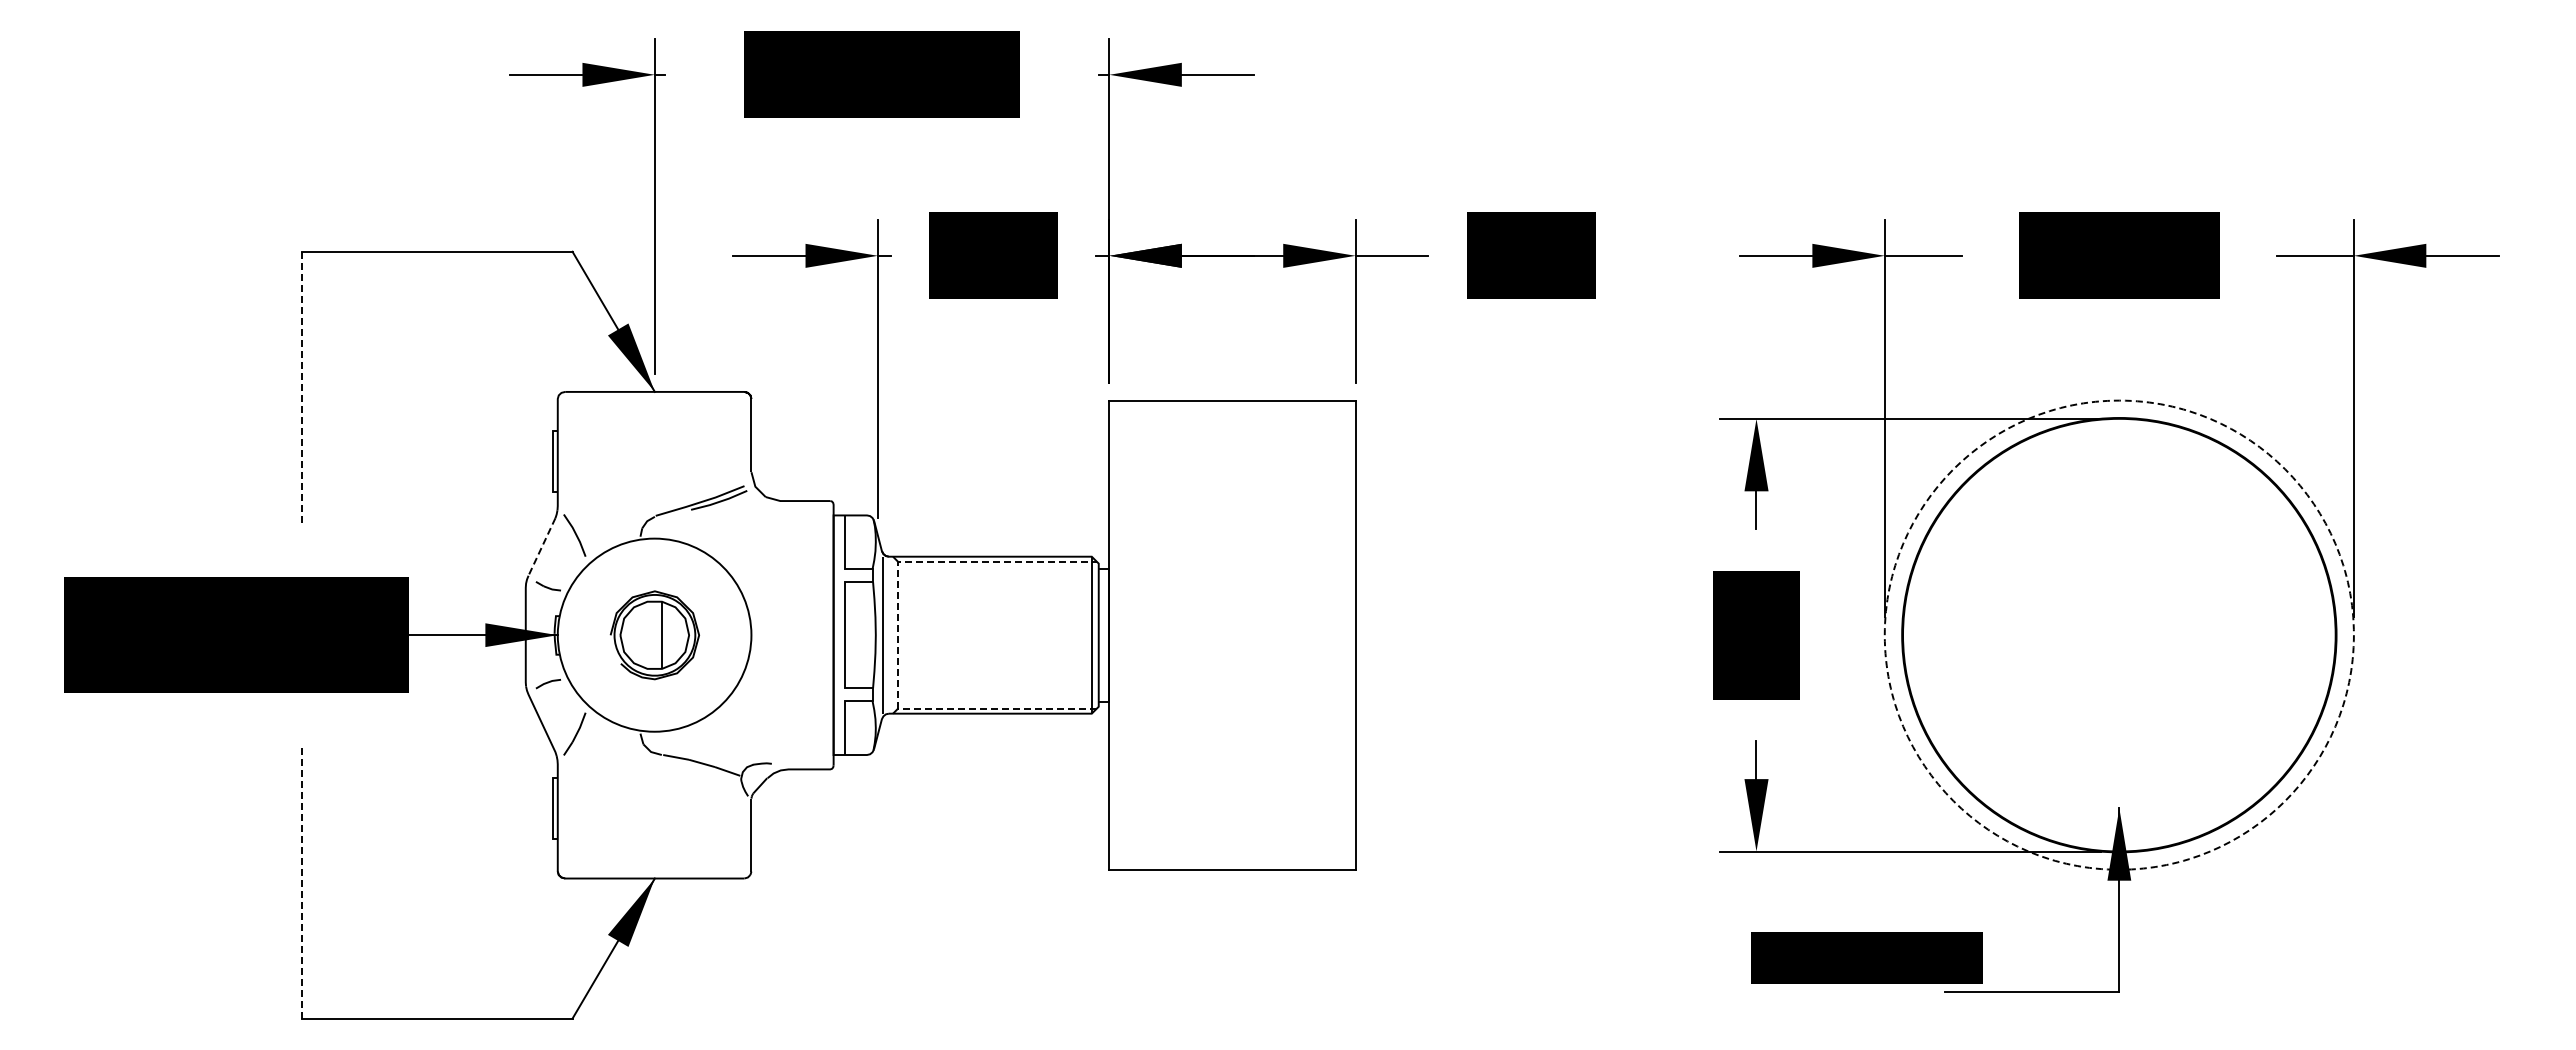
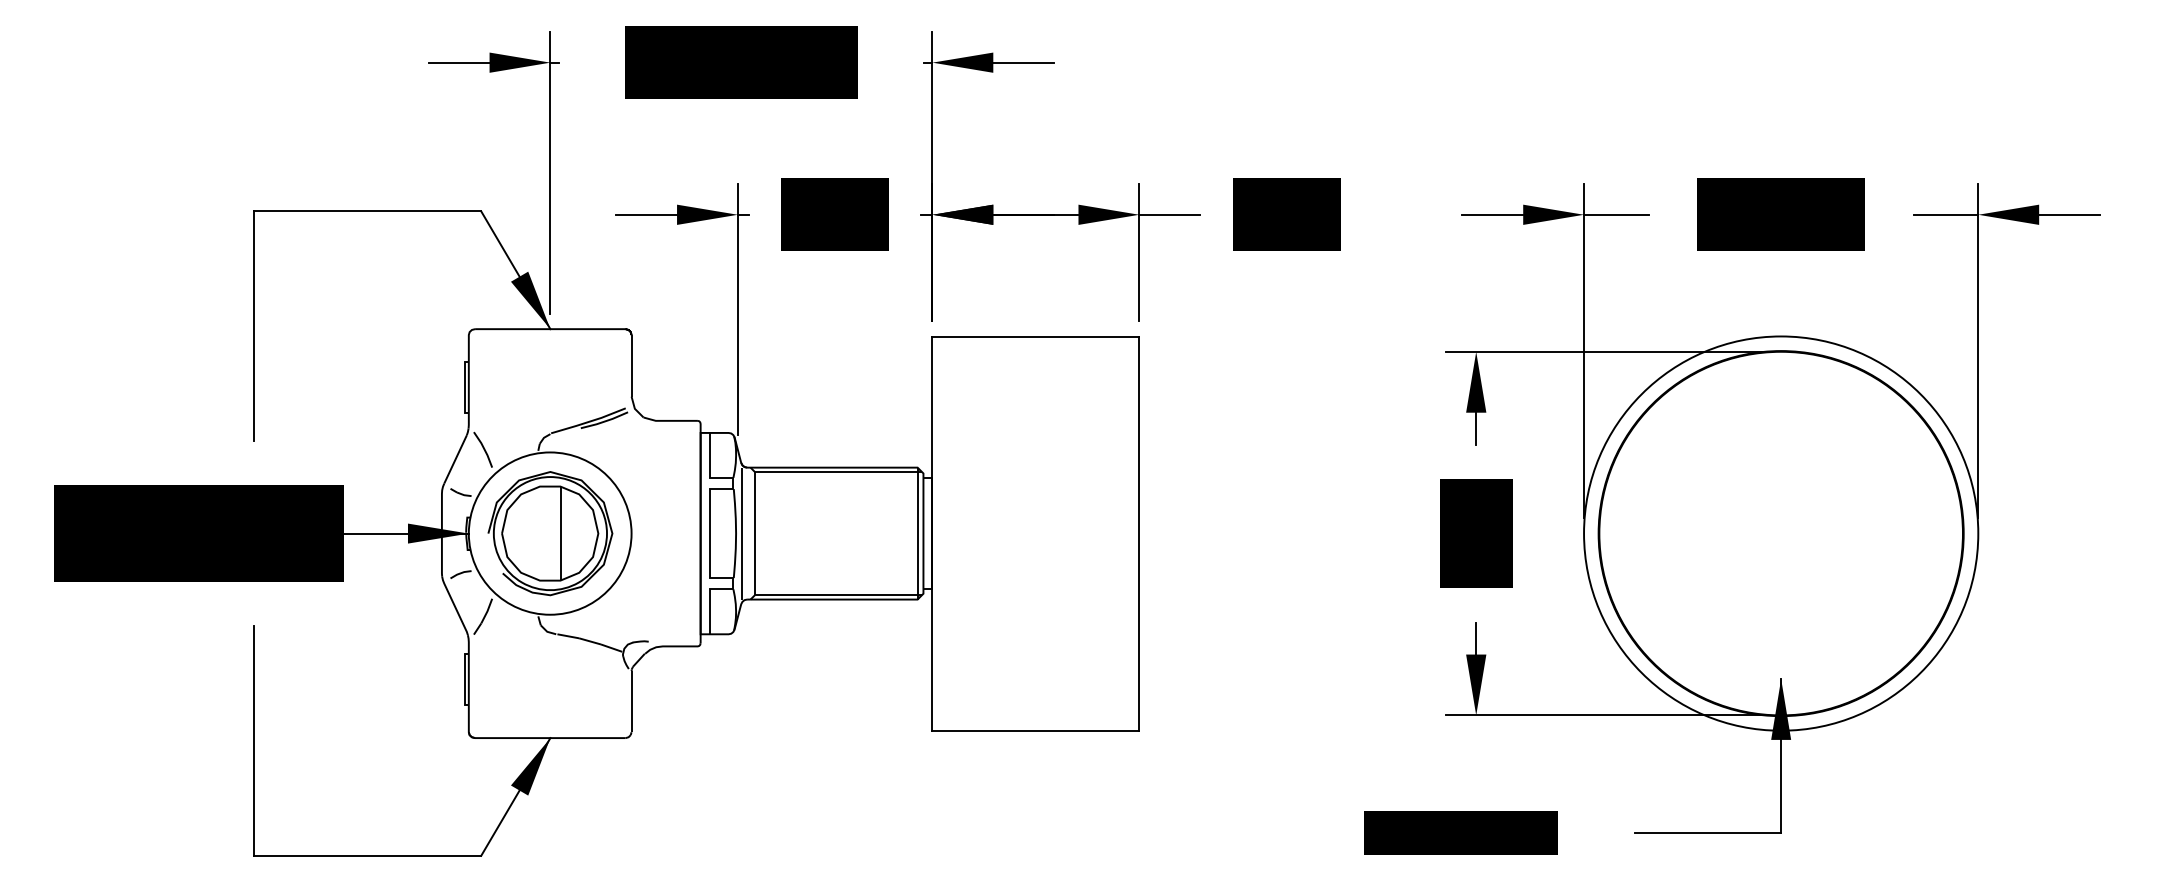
line: (302, 388) -> (254, 326), dashed -> solid
line: (542, 546) -> (455, 459), dashed -> solid
line: (898, 634) -> (755, 533), dashed -> solid
circle: (2118, 634) -> (1780, 533), dashed -> solid
part: (654, 635) -> (550, 533), size x1.67
line: (302, 881) -> (254, 740), dashed -> solid
text: (1866, 957) -> (1460, 833), moved

